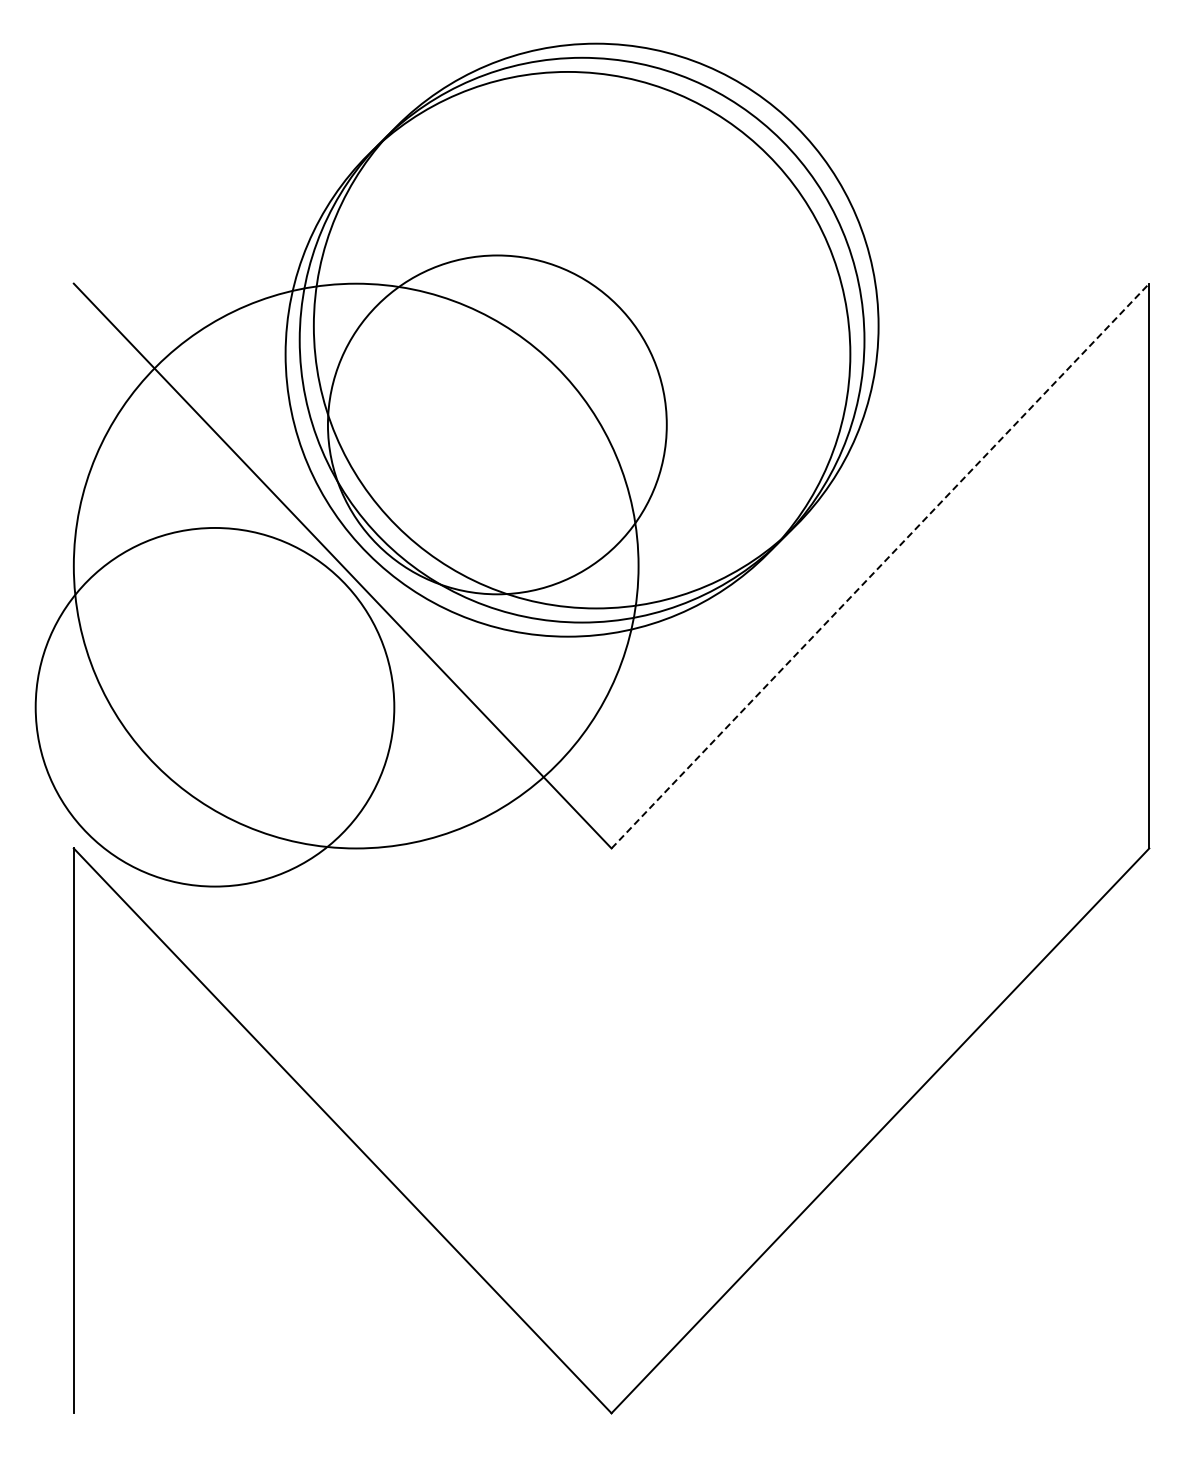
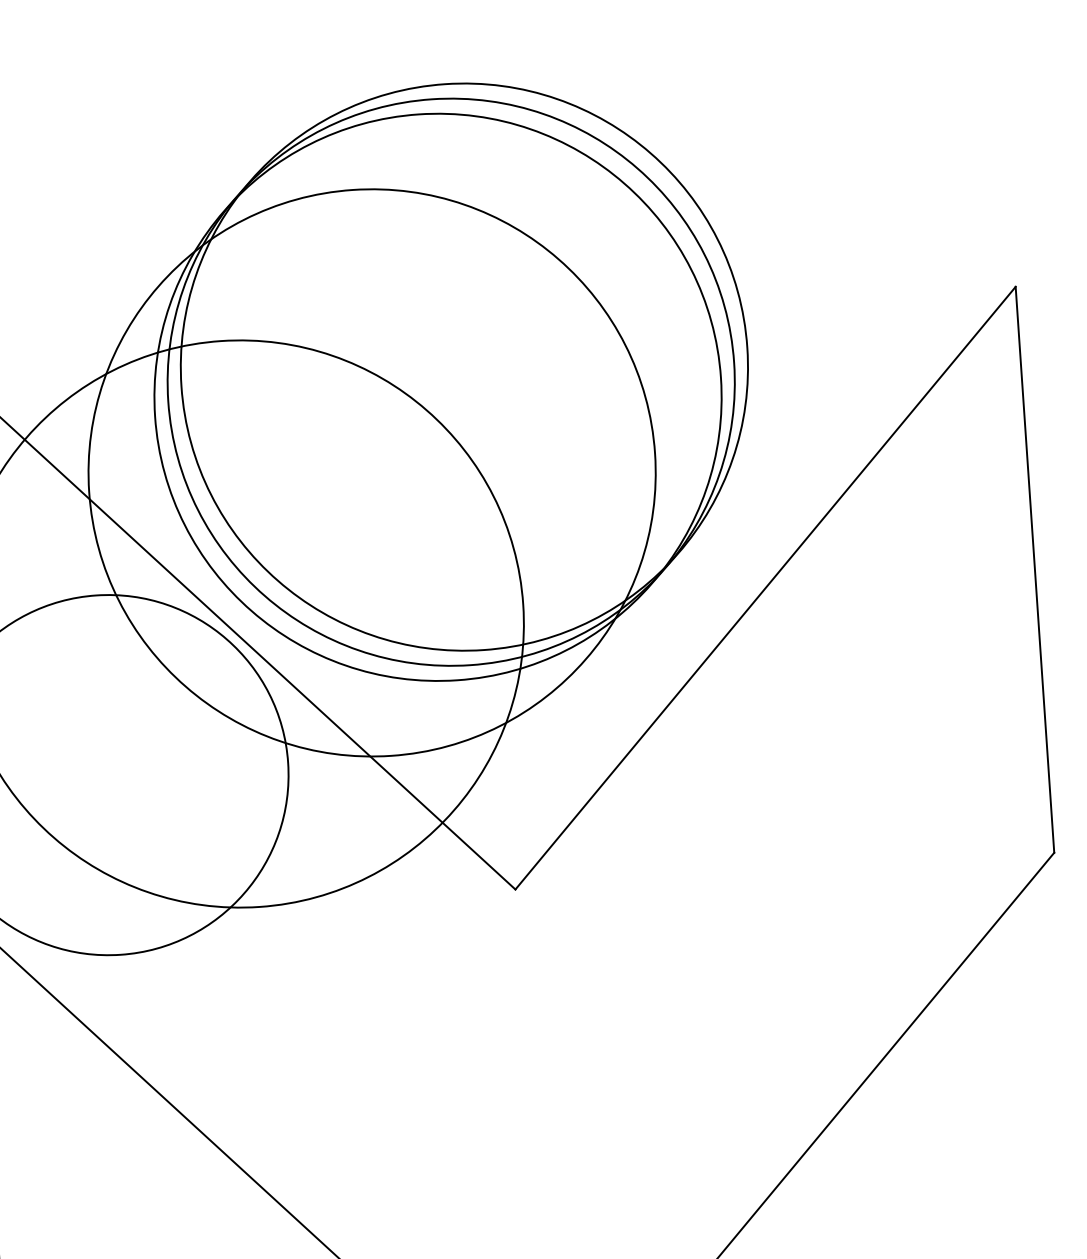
circle: (497, 424) -> (372, 472), size x1.67
line: (880, 566) -> (765, 588), dashed -> solid

